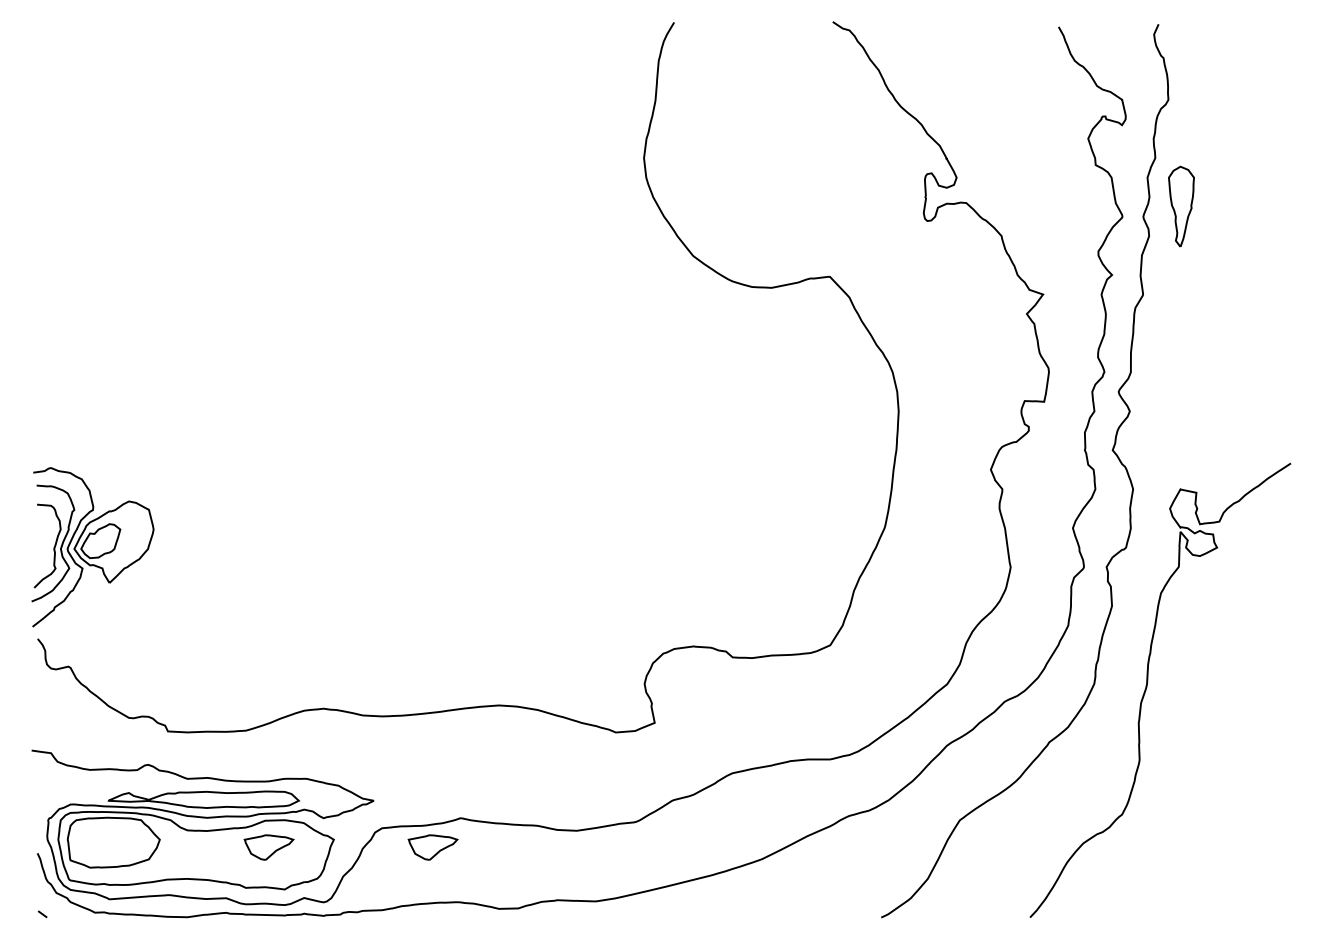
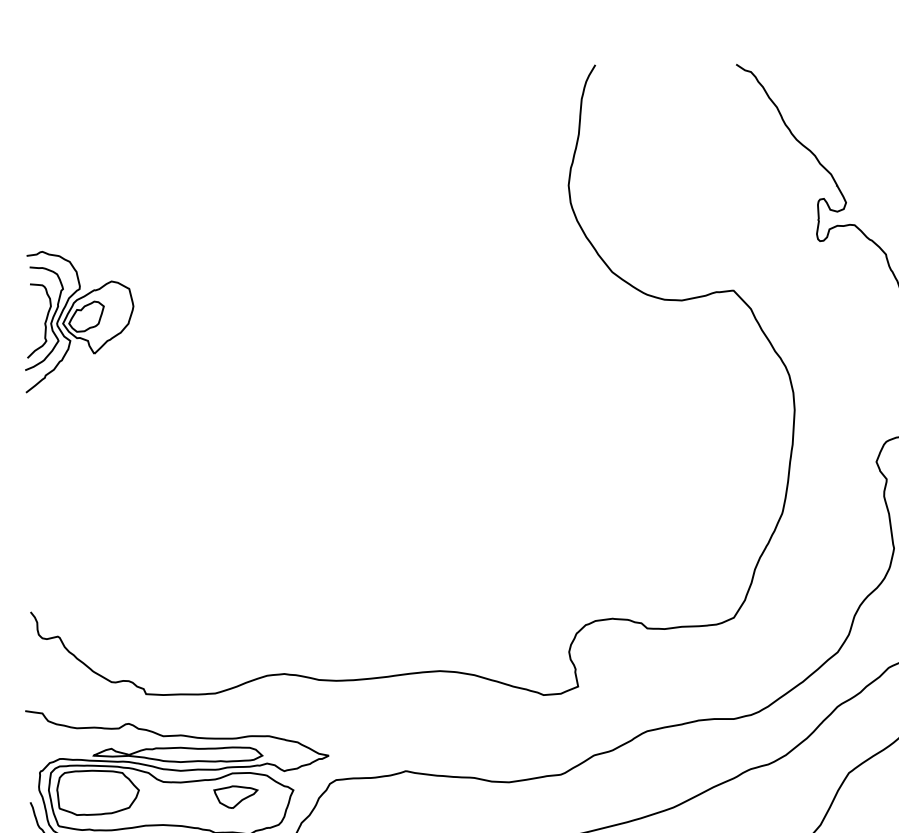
part: (92, 547) -> (79, 322), moved
part: (432, 847) -> (380, 797), removed

